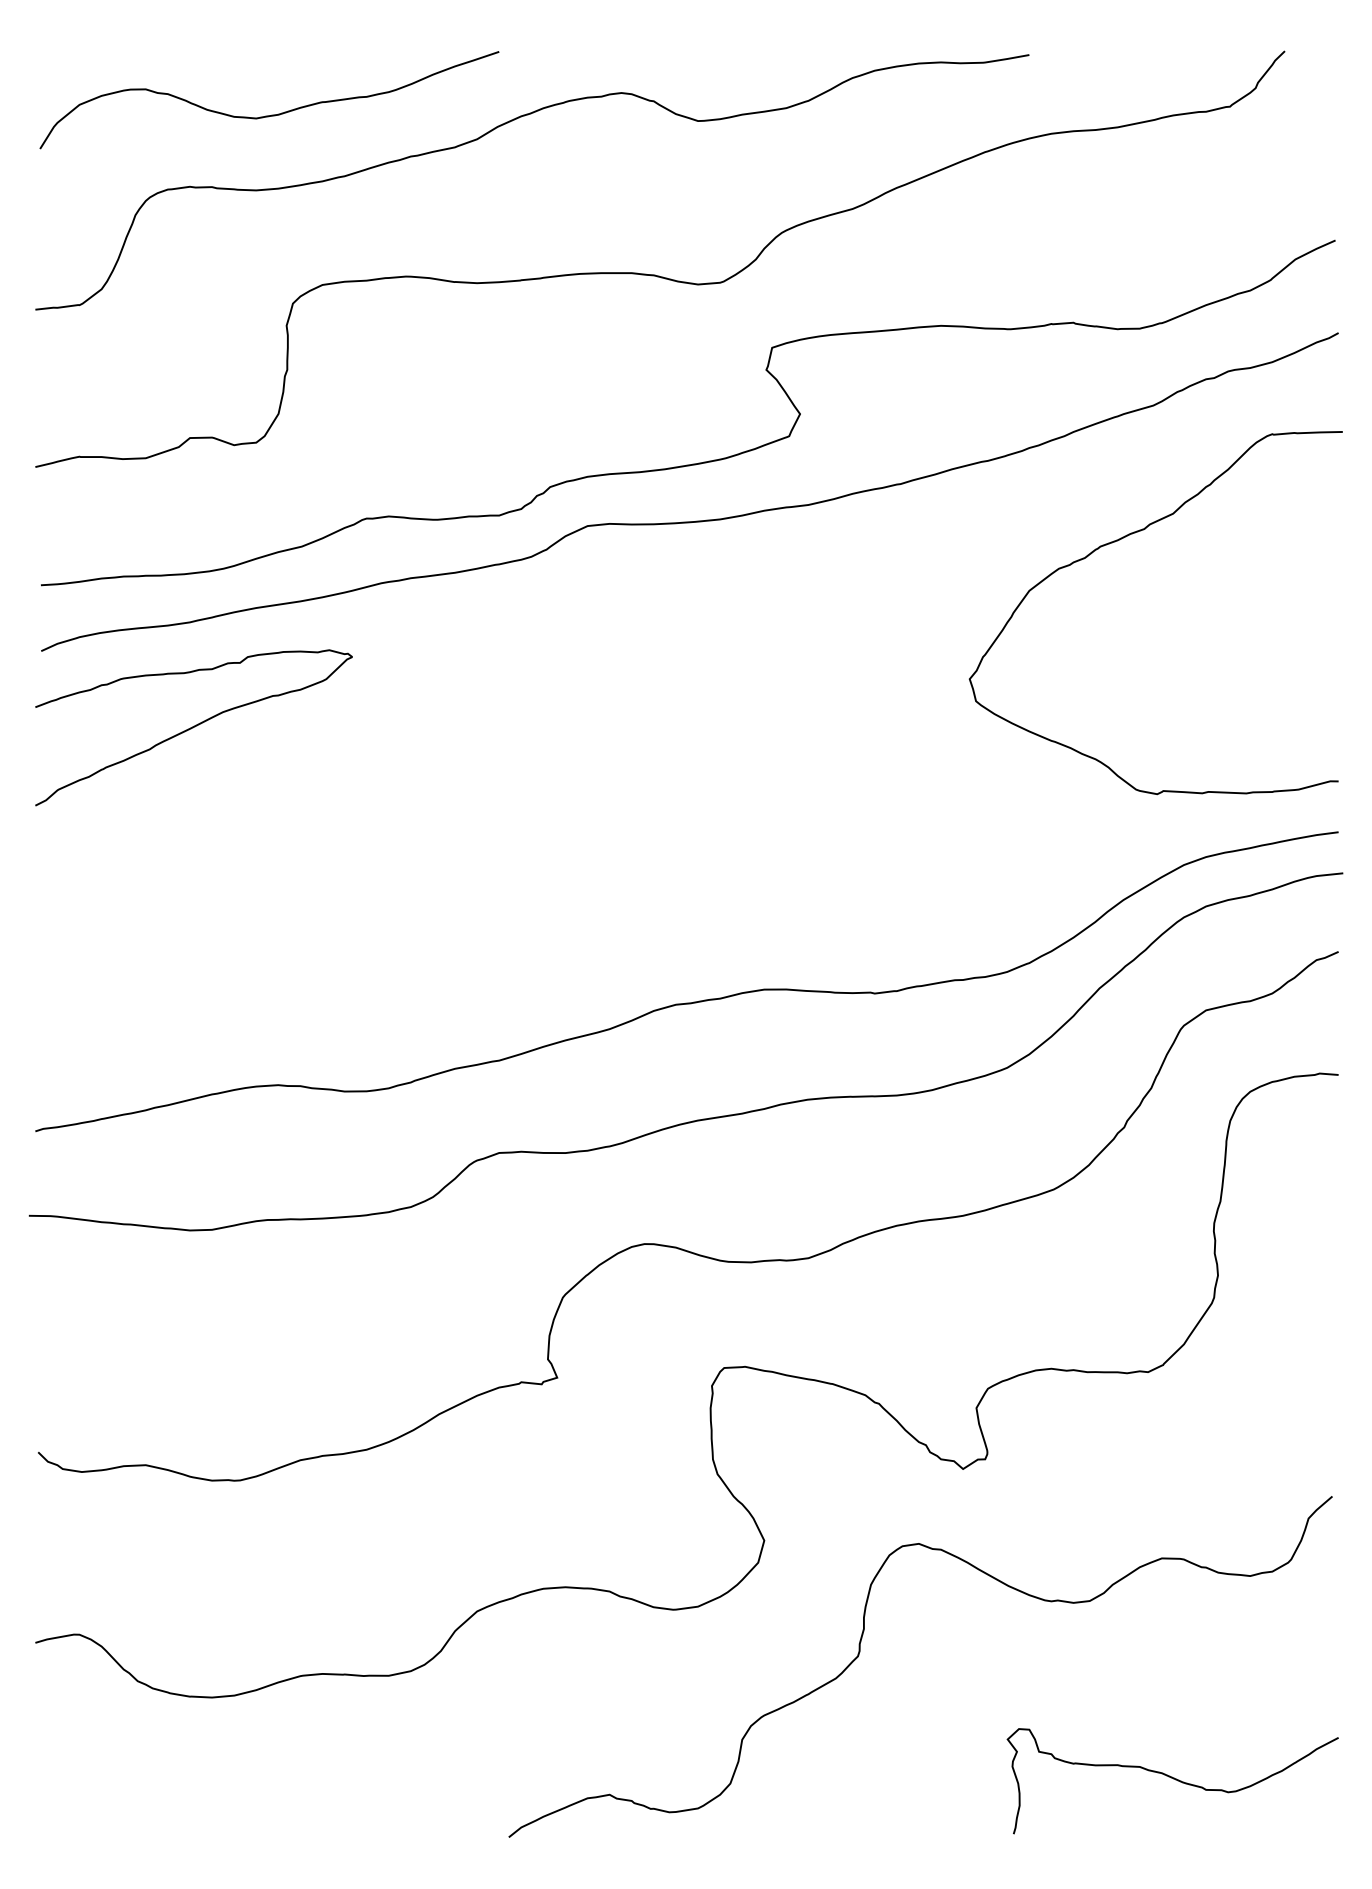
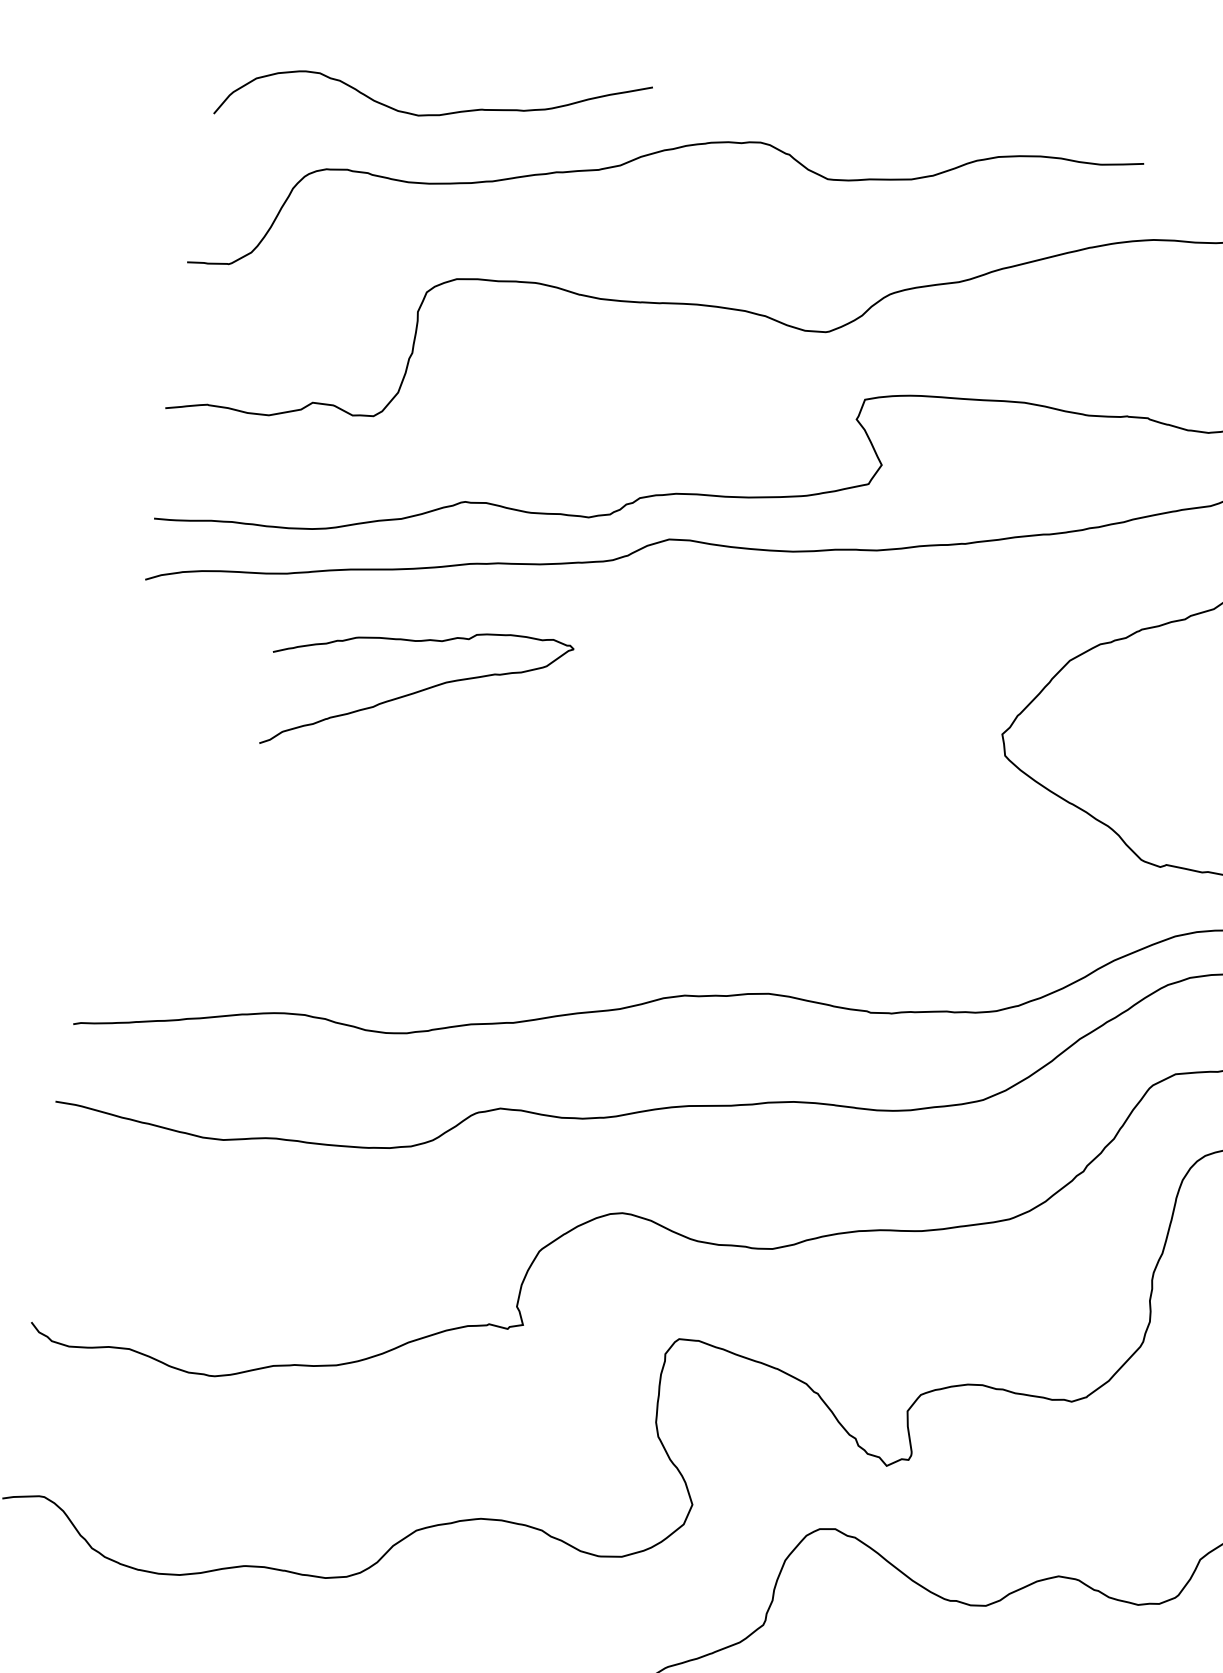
curve: (193, 727) -> (416, 692), moved

